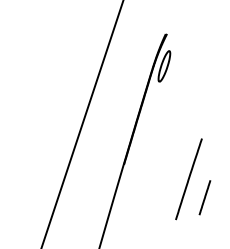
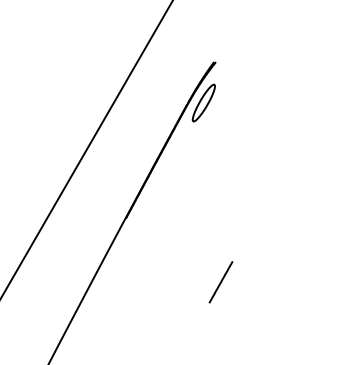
line: (189, 179) -> (205, 254), removed

